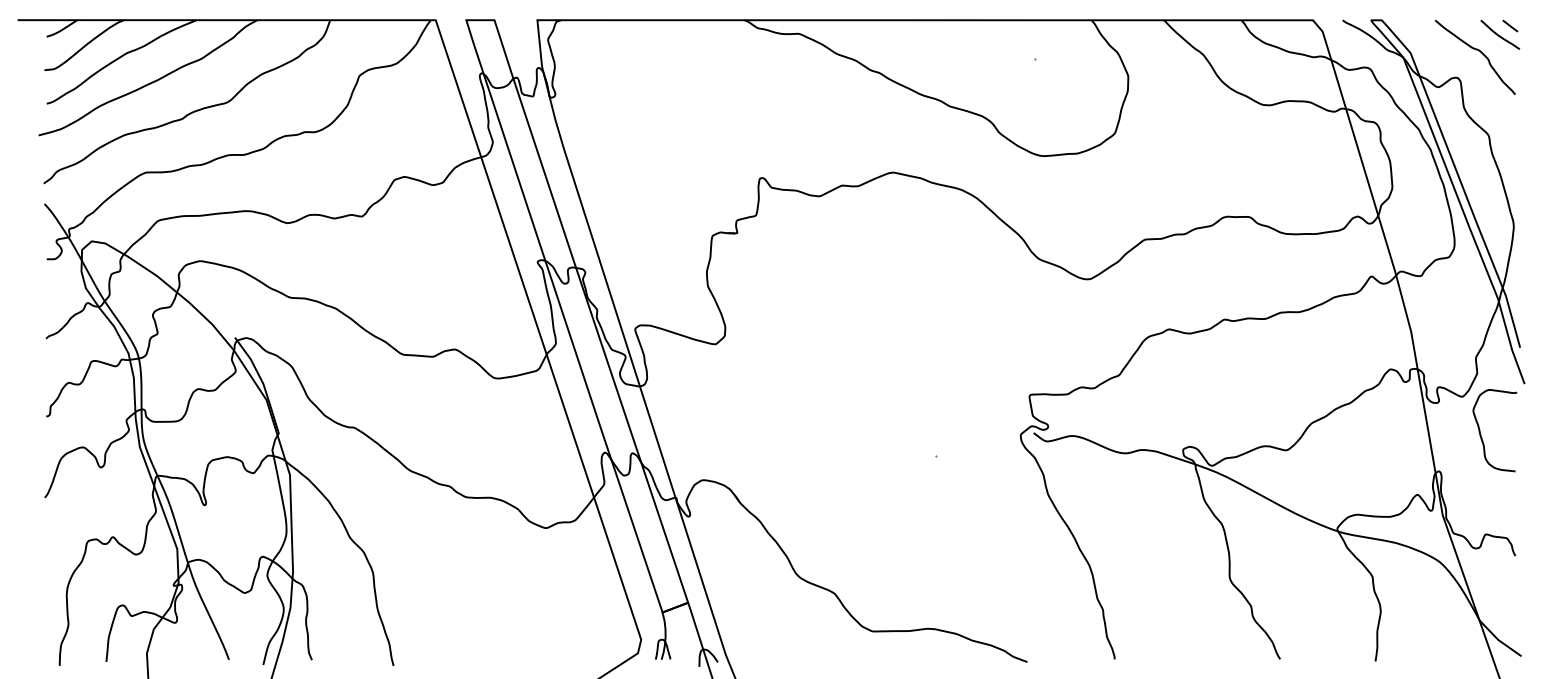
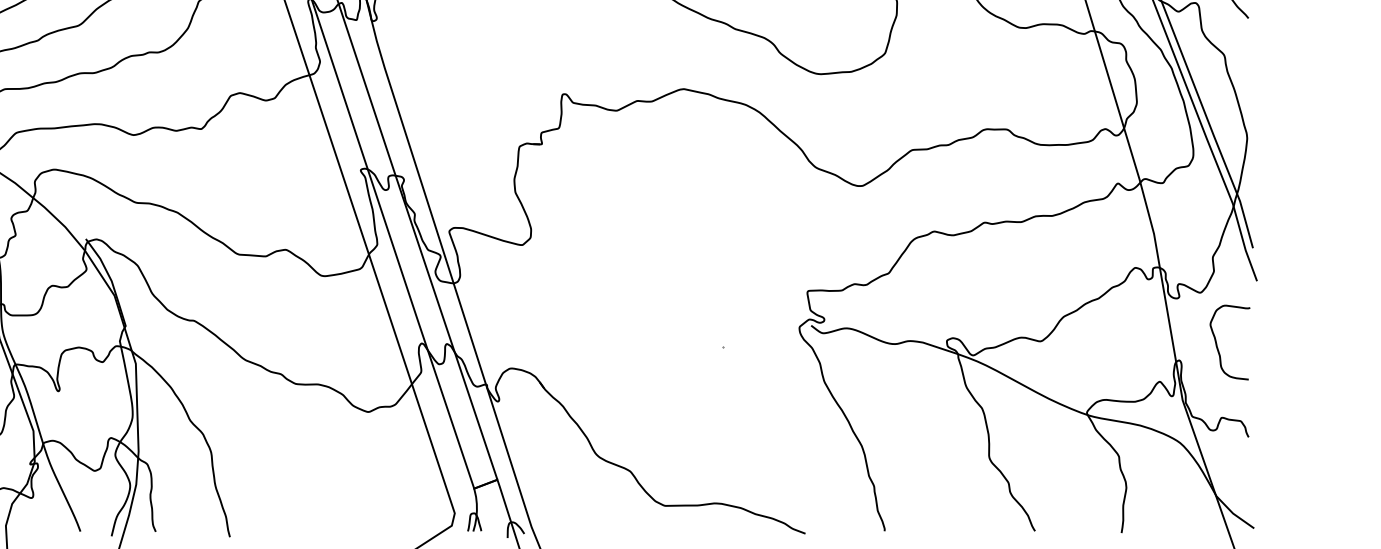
curve: (1481, 434) -> (1217, 346), moved

